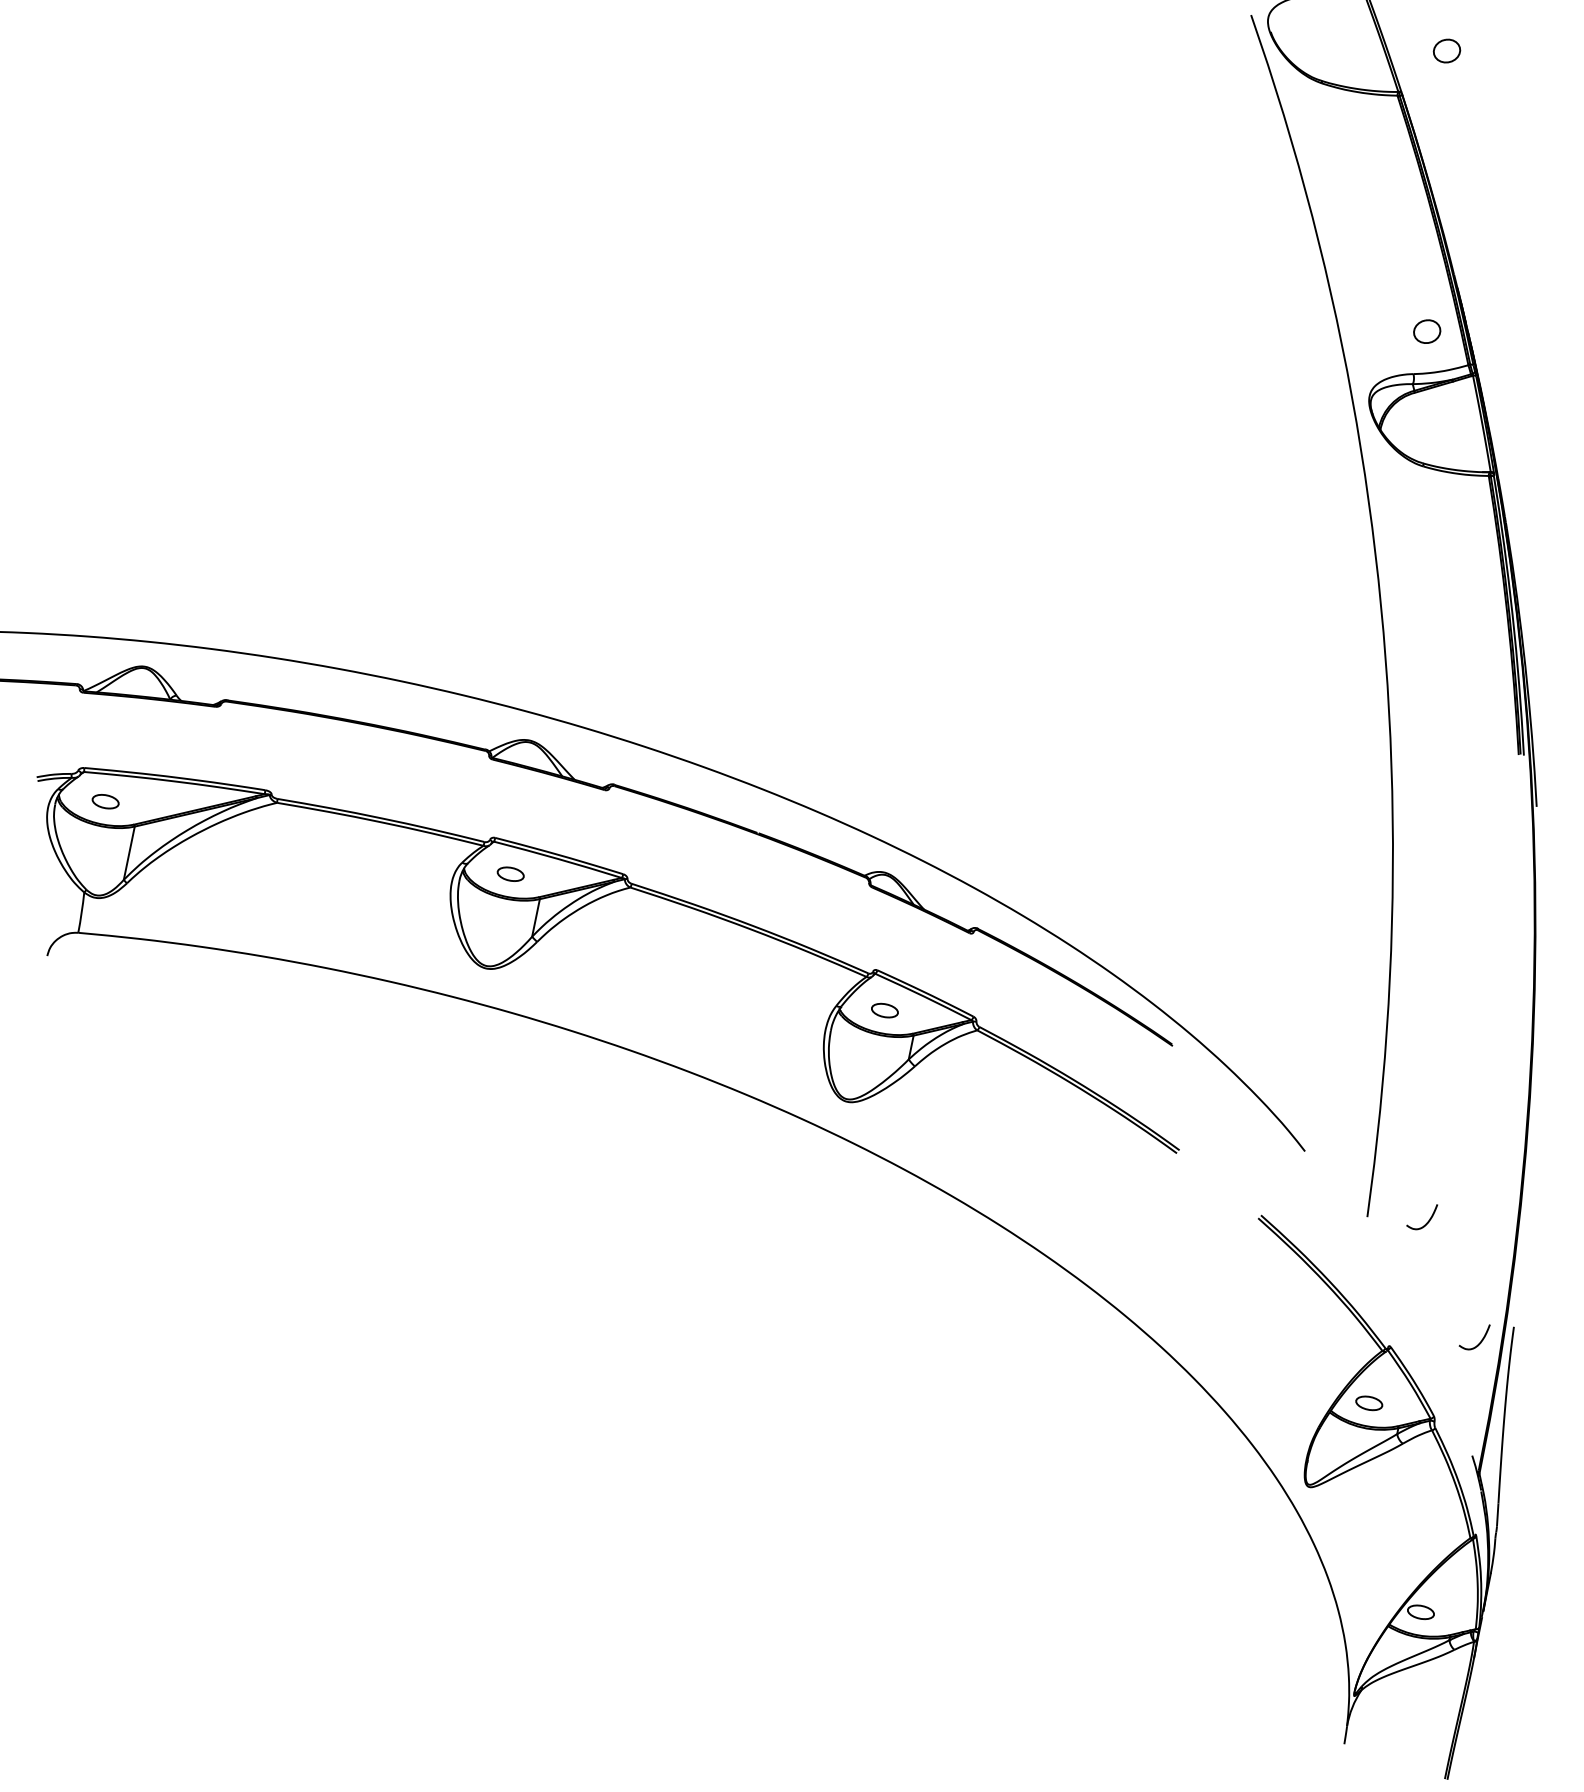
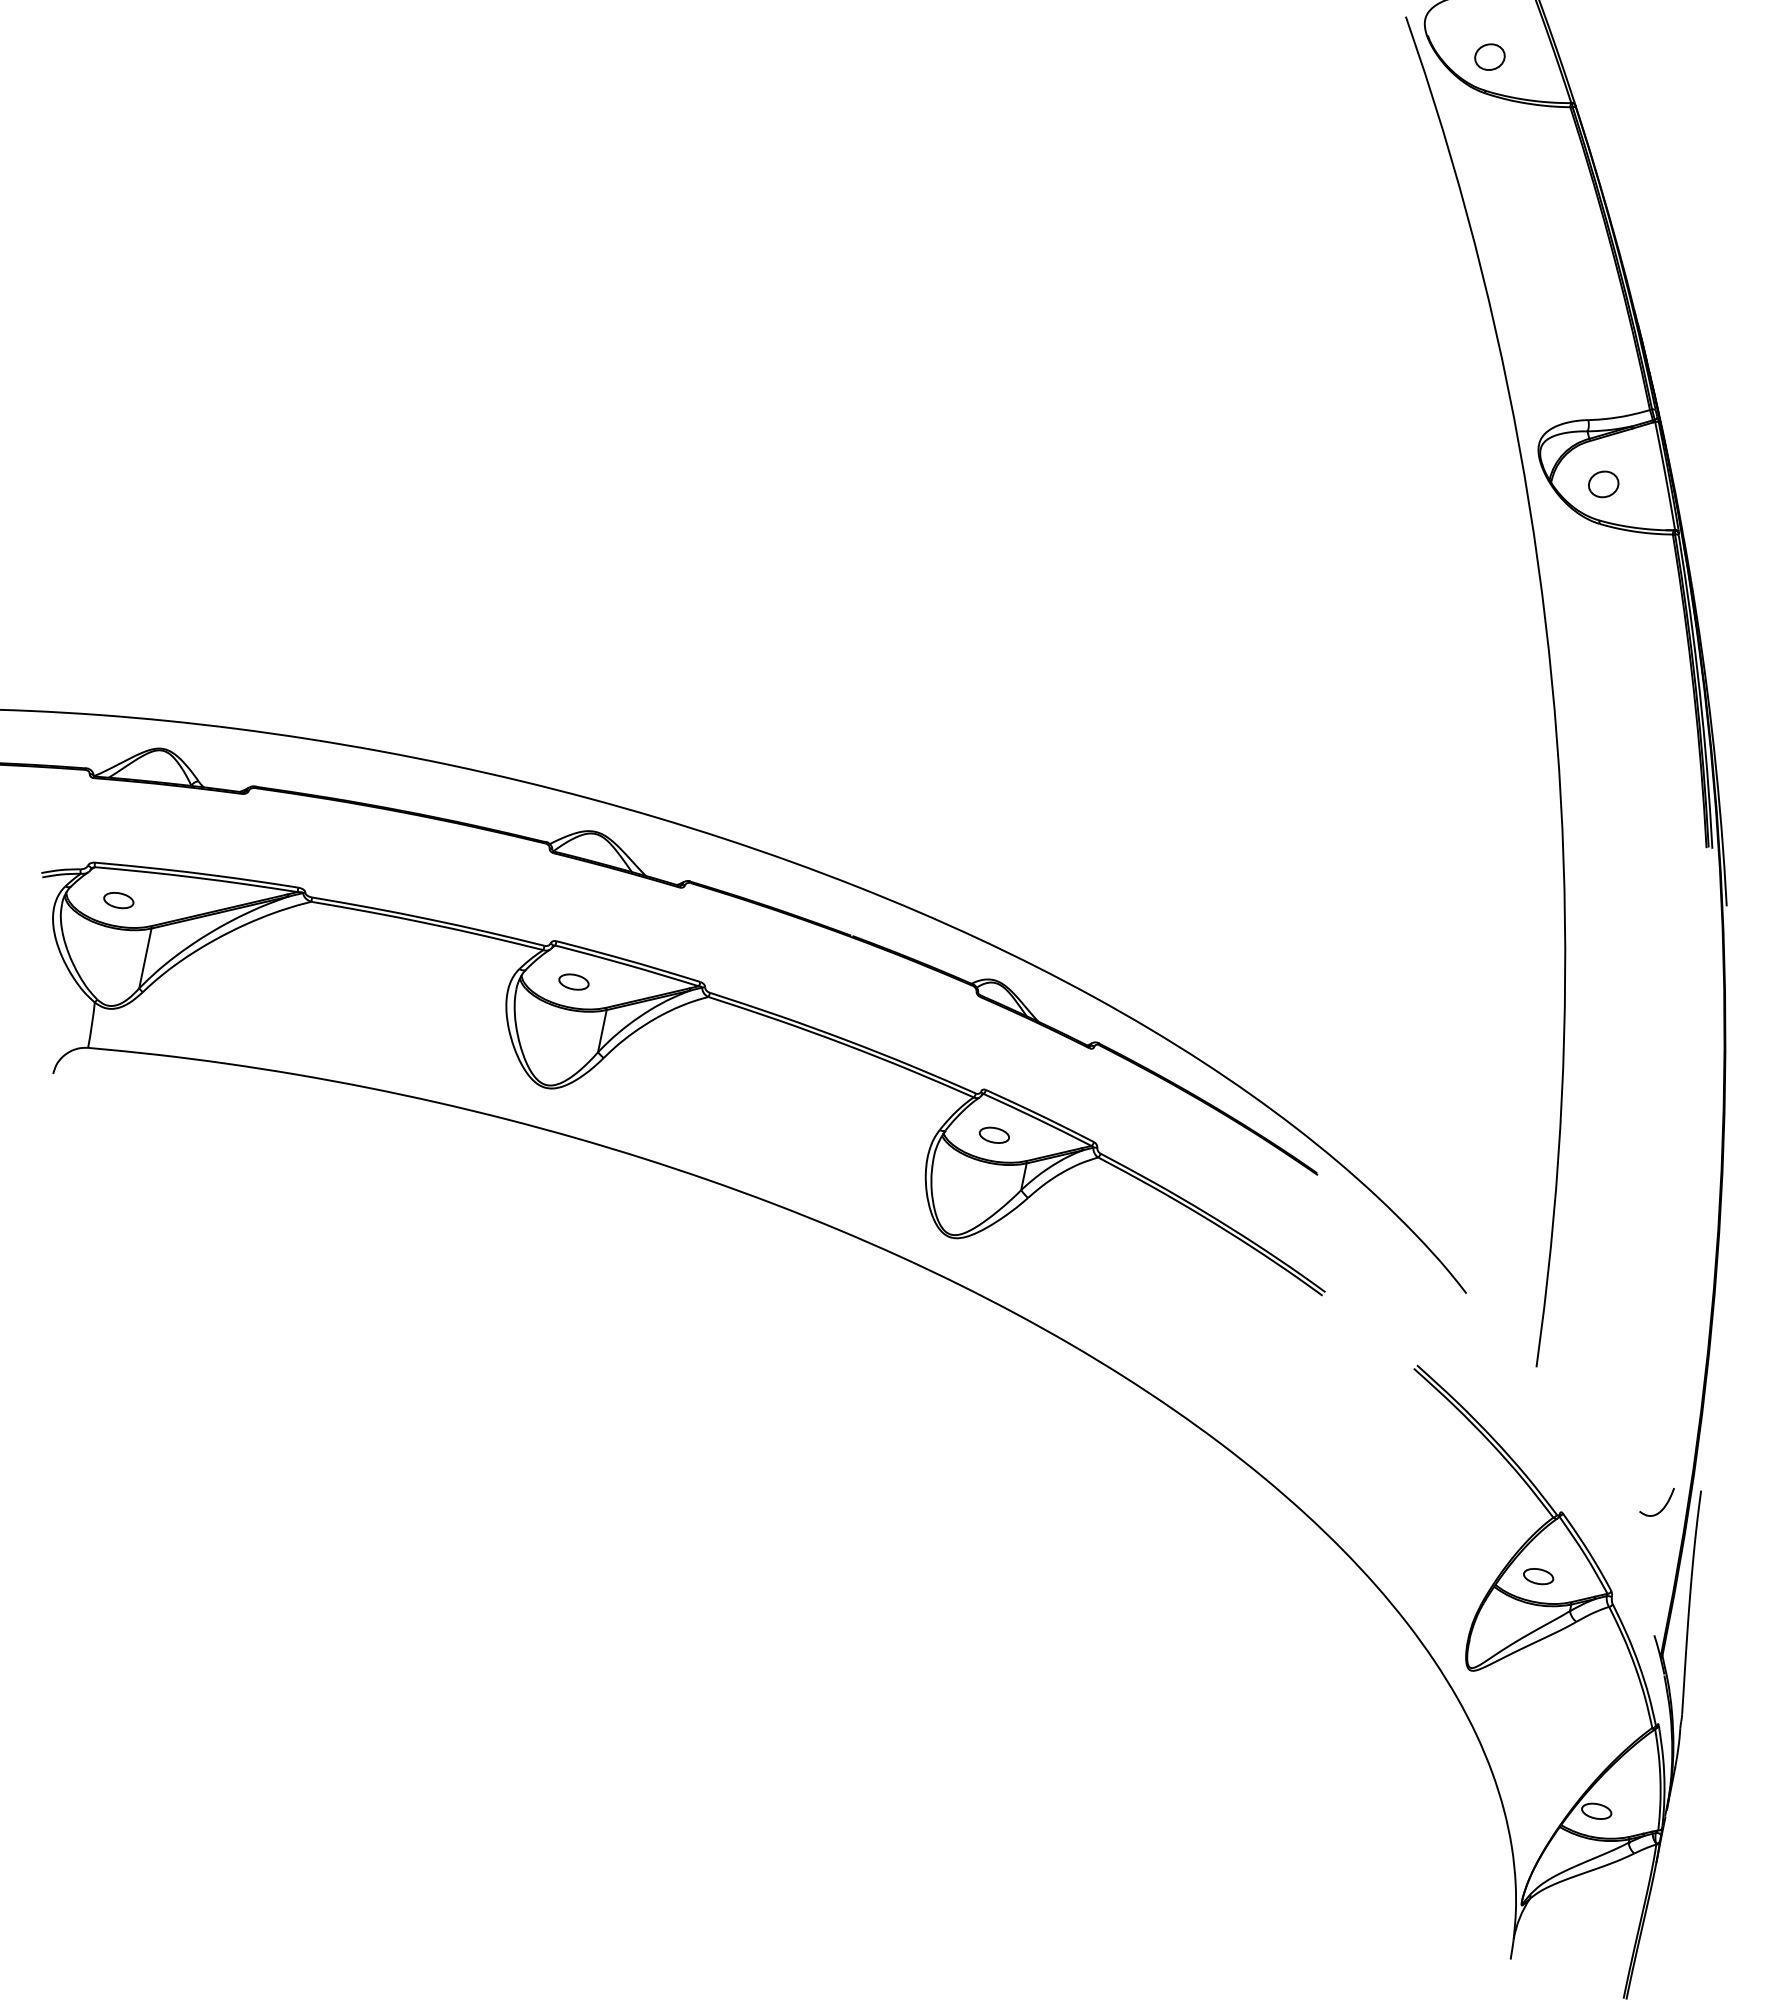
part: (1446, 50) -> (1489, 56), moved
part: (1427, 331) -> (1603, 484), moved
curve: (1427, 1220) -> (1604, 1371), removed

